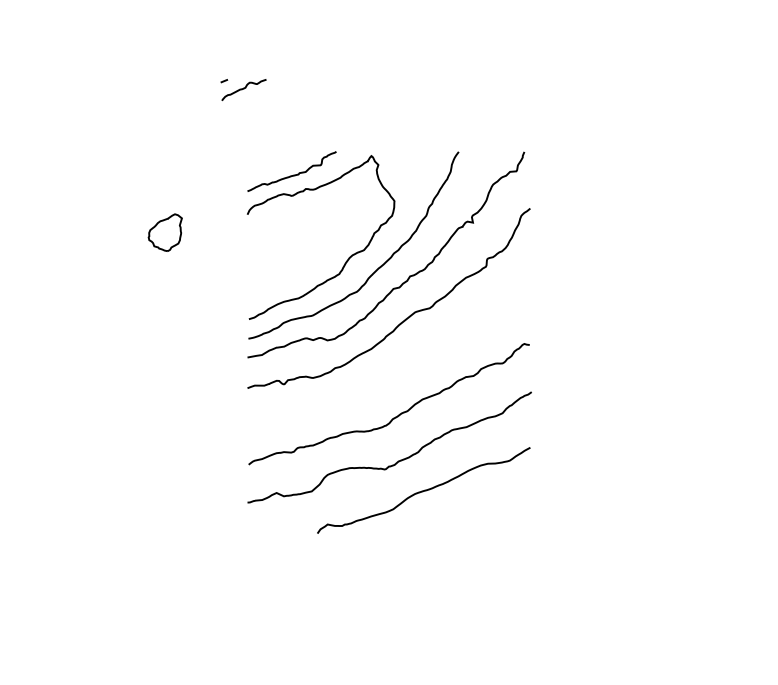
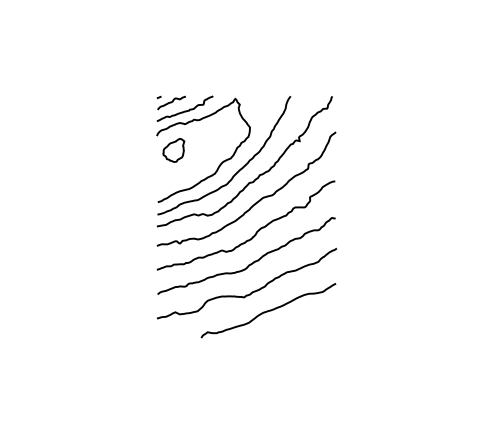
part: (242, 89) -> (170, 102), moved
part: (164, 232) -> (173, 150), moved
curve: (403, 366) -> (255, 232), added

